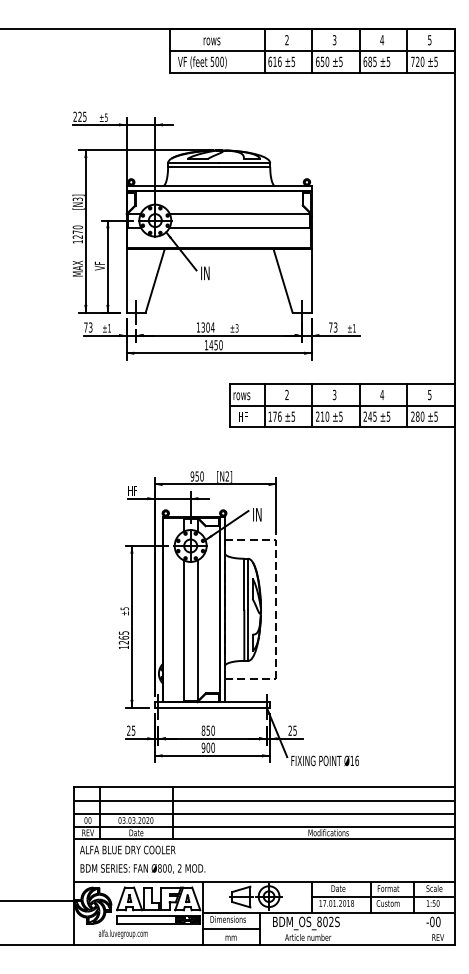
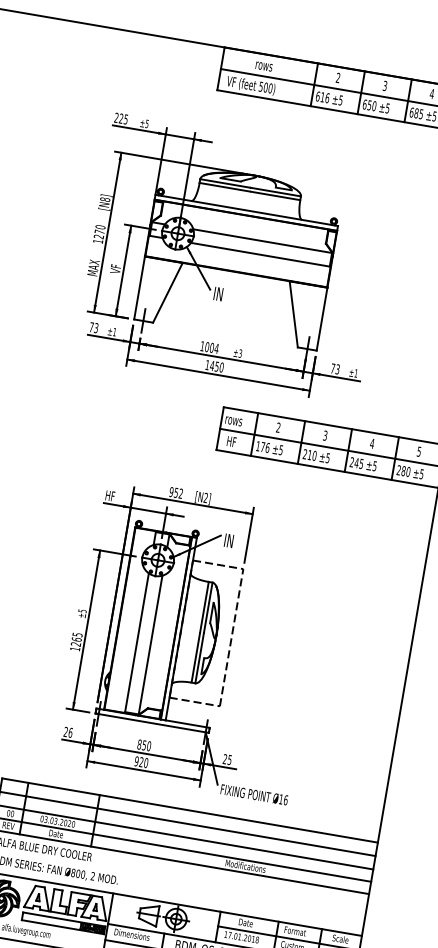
text: (77, 199) -> (104, 199), [N3] -> [N8]
text: (203, 327) -> (207, 347), 1304 -> 1004
text: (201, 476) -> (180, 493), 950 -> 952
text: (133, 730) -> (70, 732), 25 -> 26
text: (208, 747) -> (141, 761), 900 -> 920

